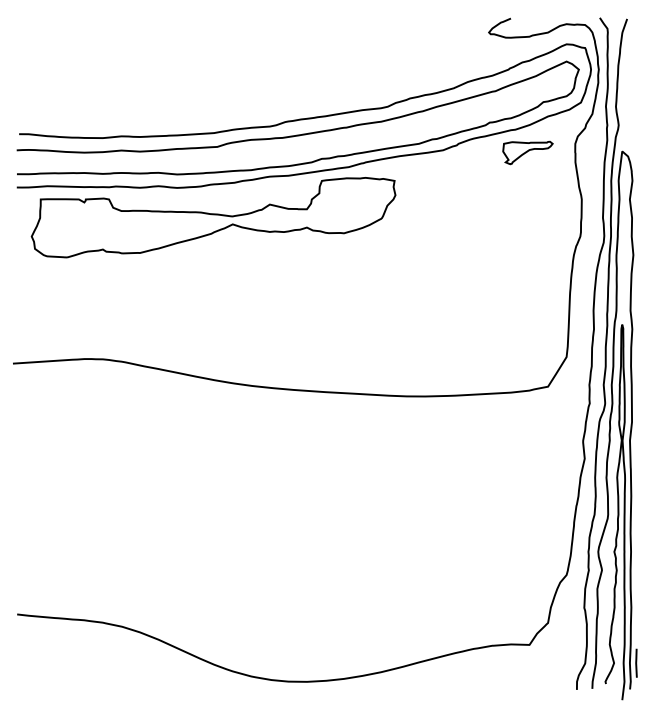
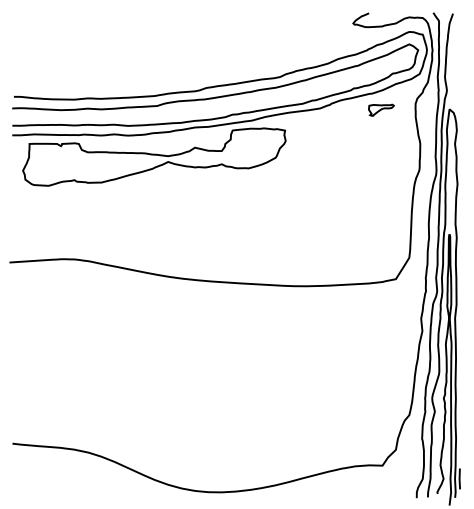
part: (527, 152) -> (381, 110), size x0.7

